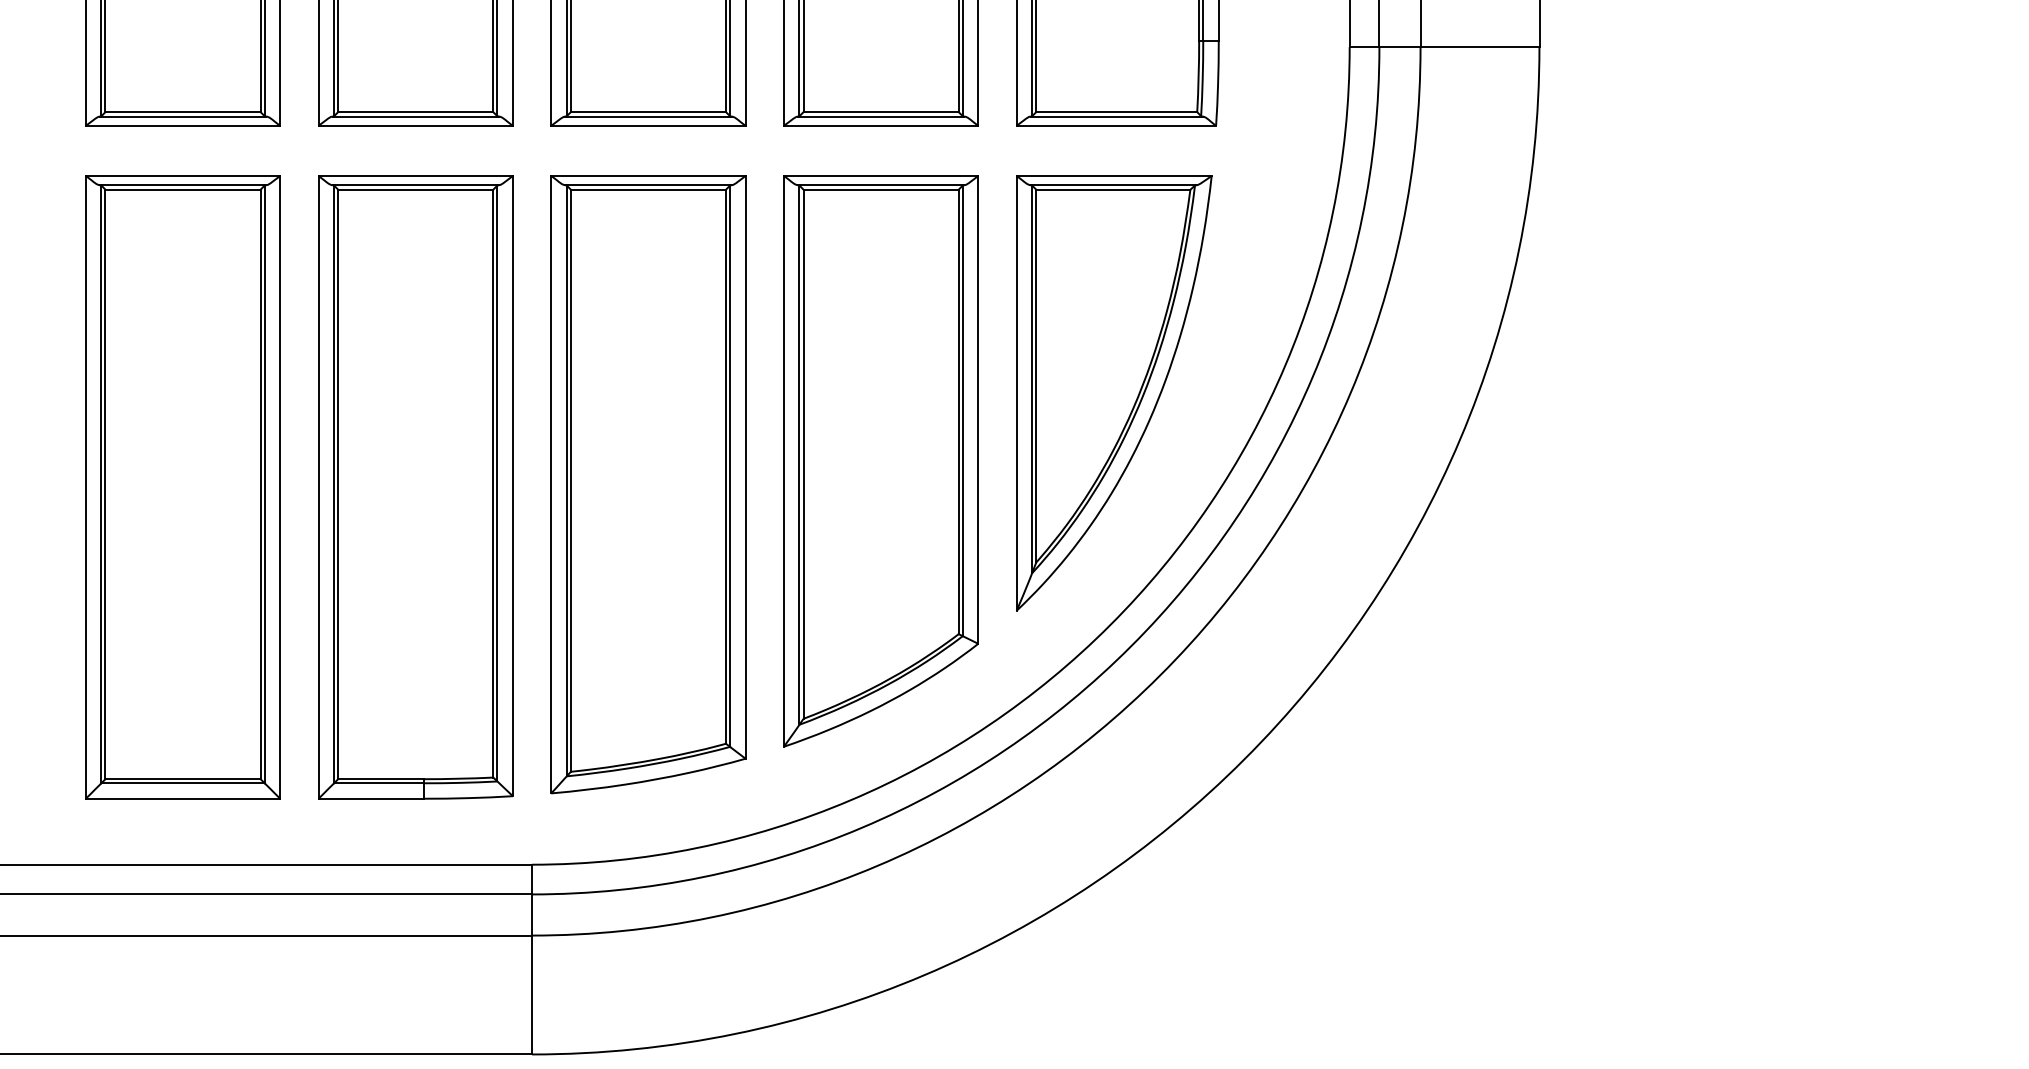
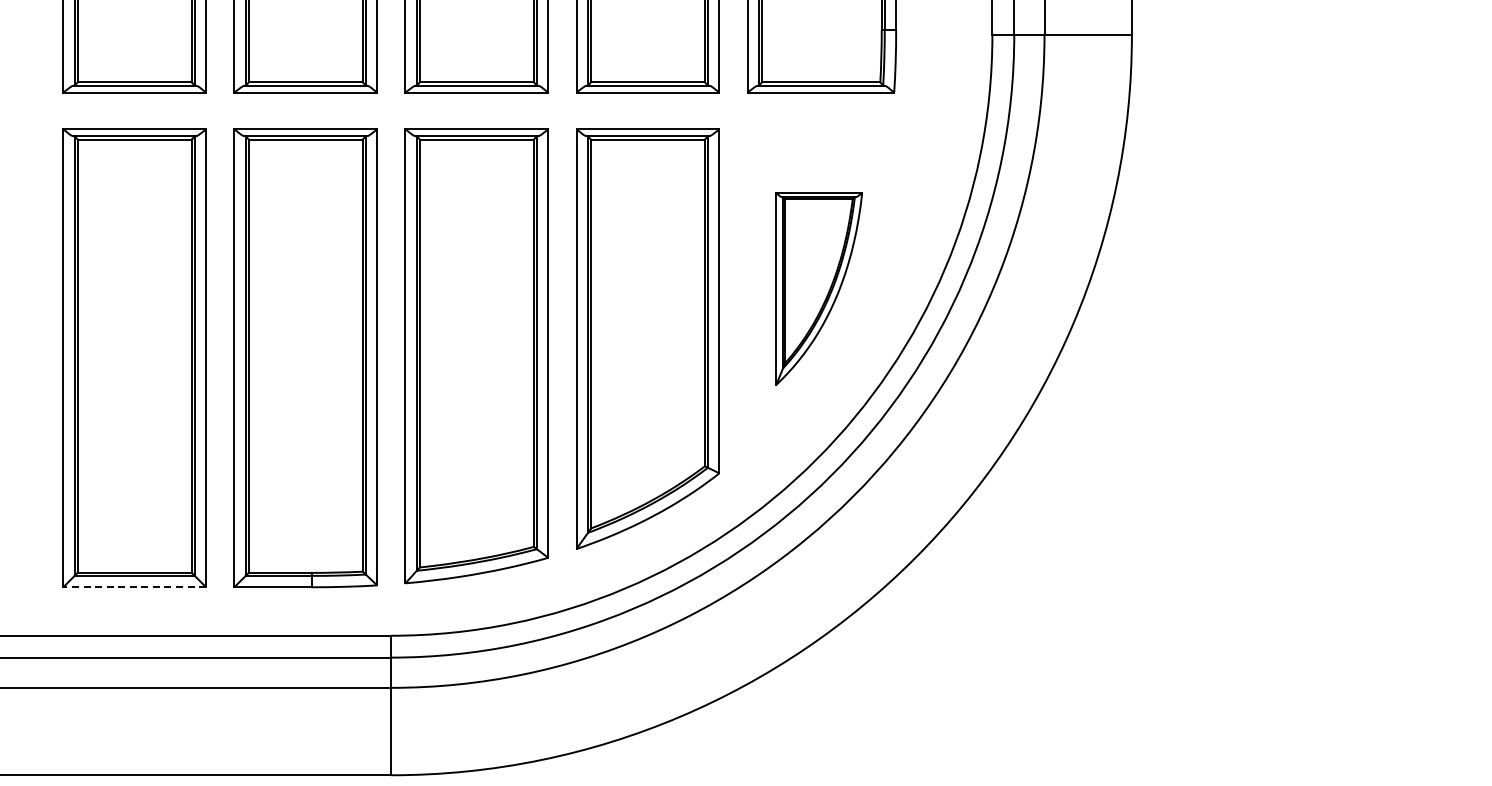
part: (1113, 392) -> (818, 288), size x0.6
line: (182, 799) -> (134, 587), solid -> dashed

